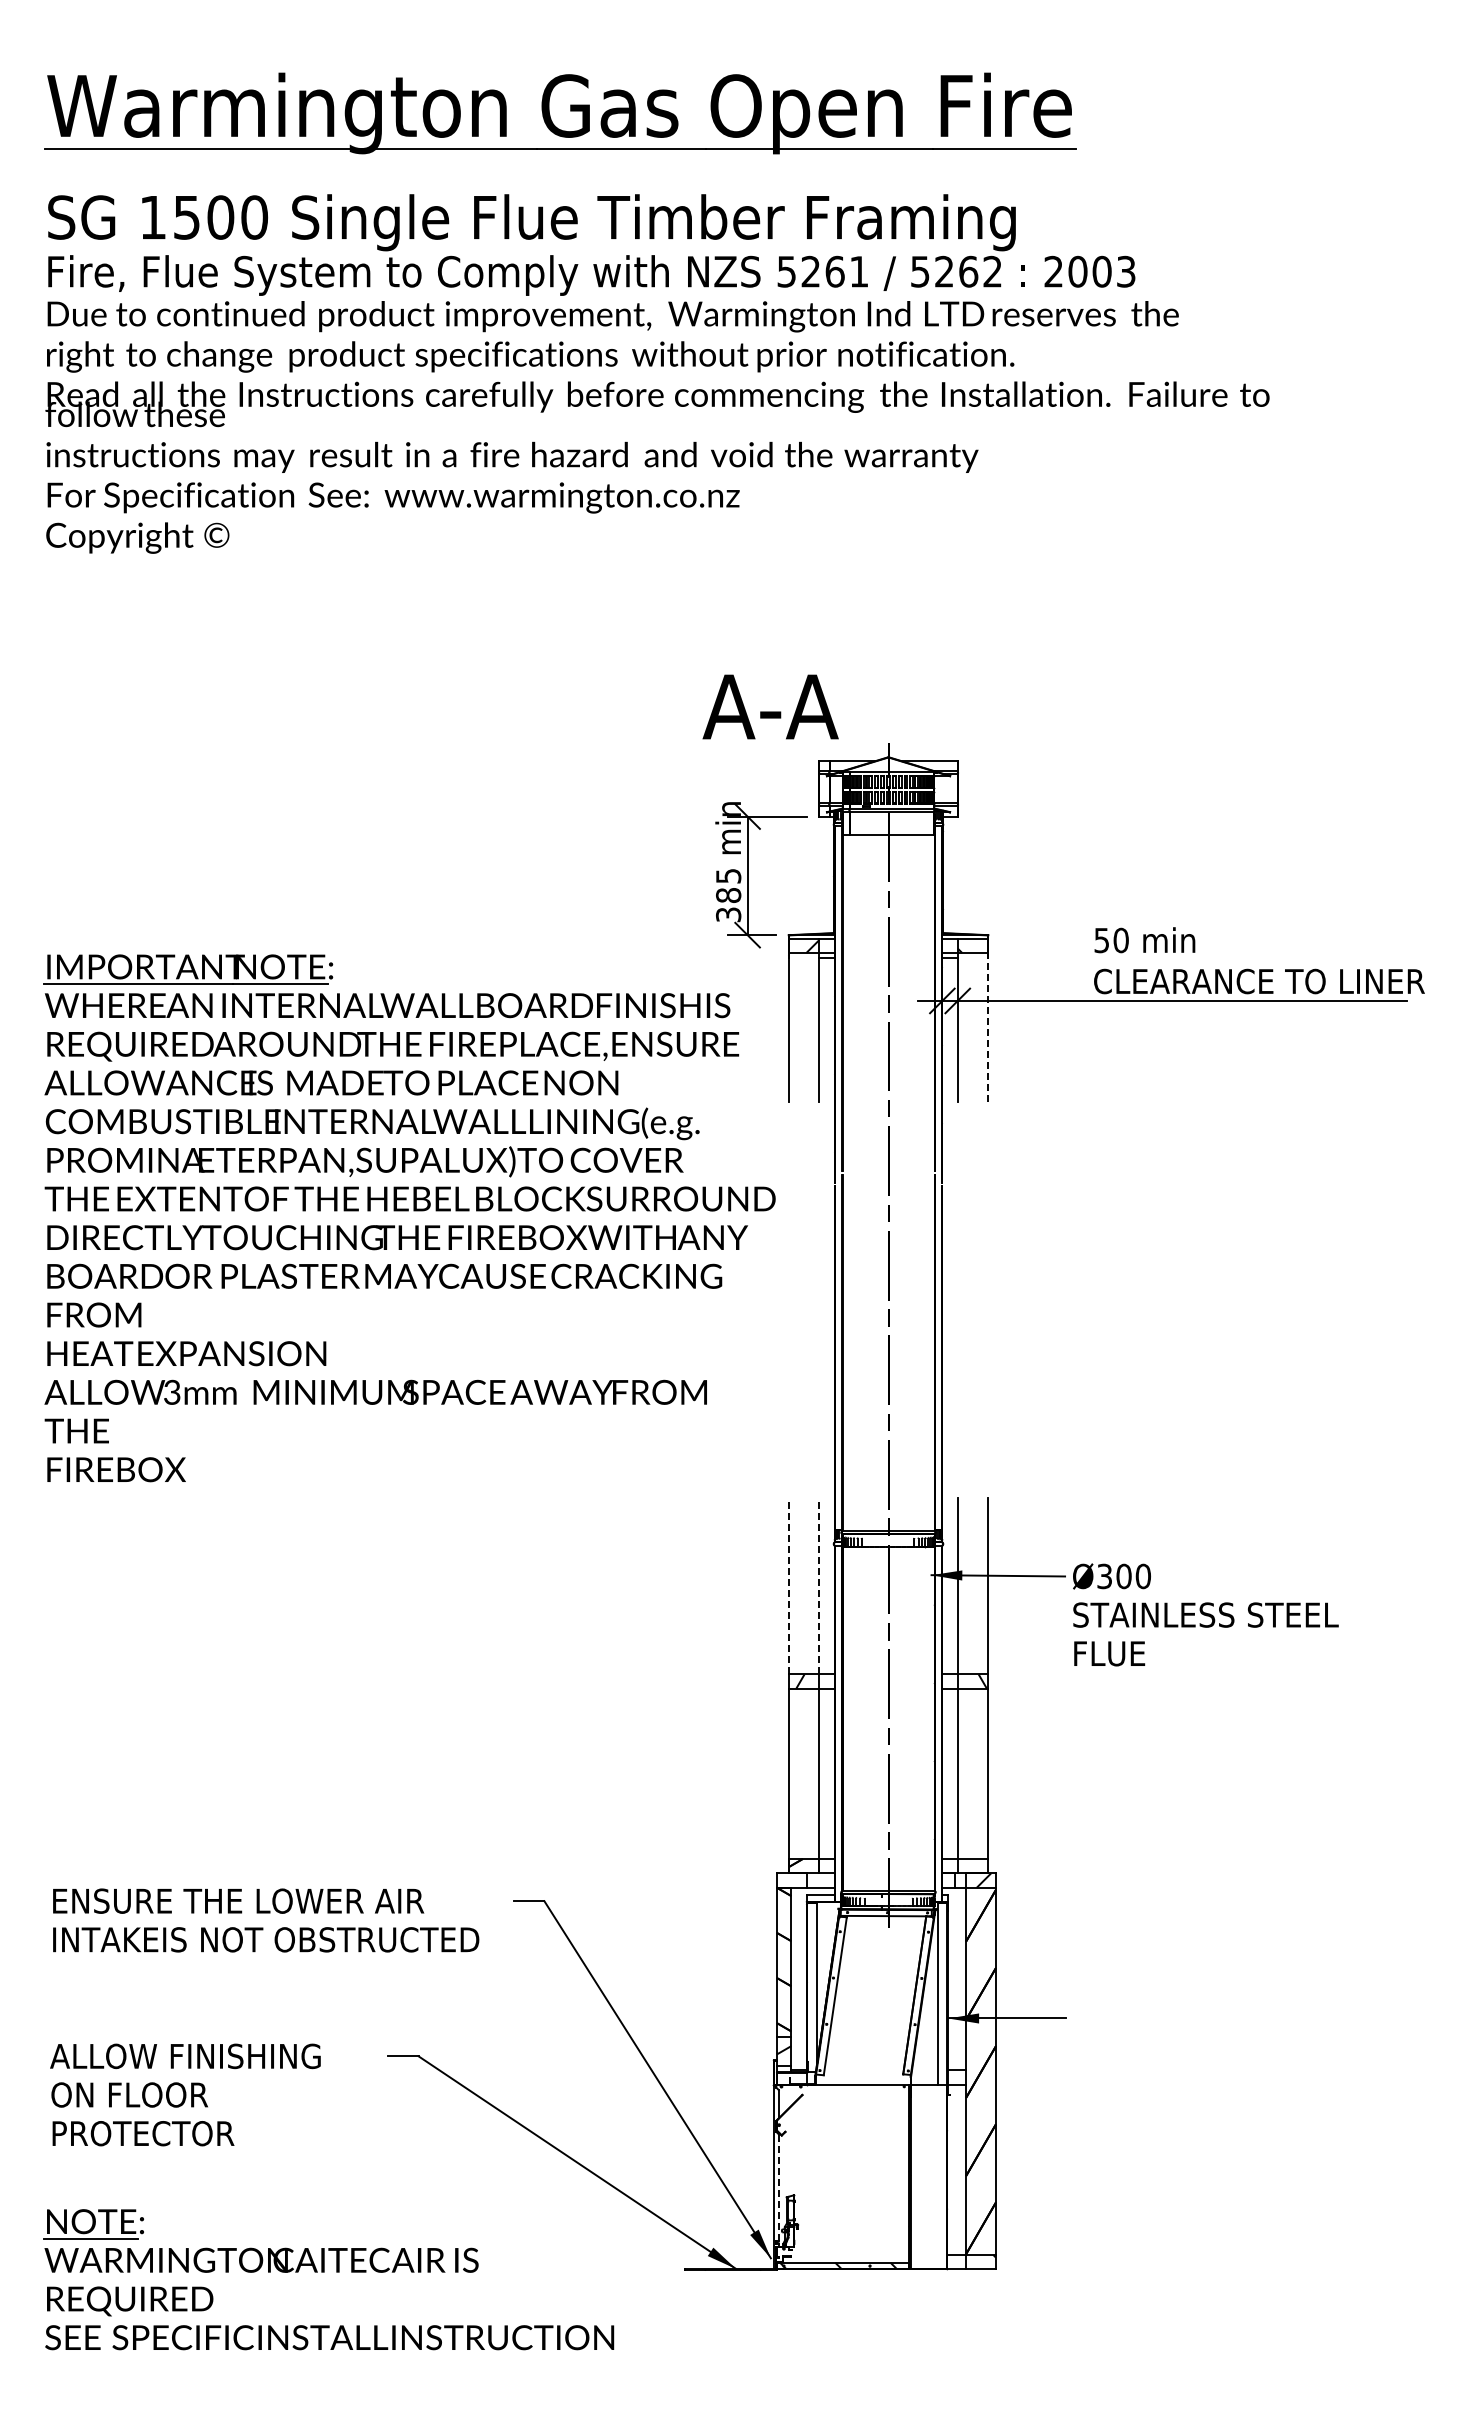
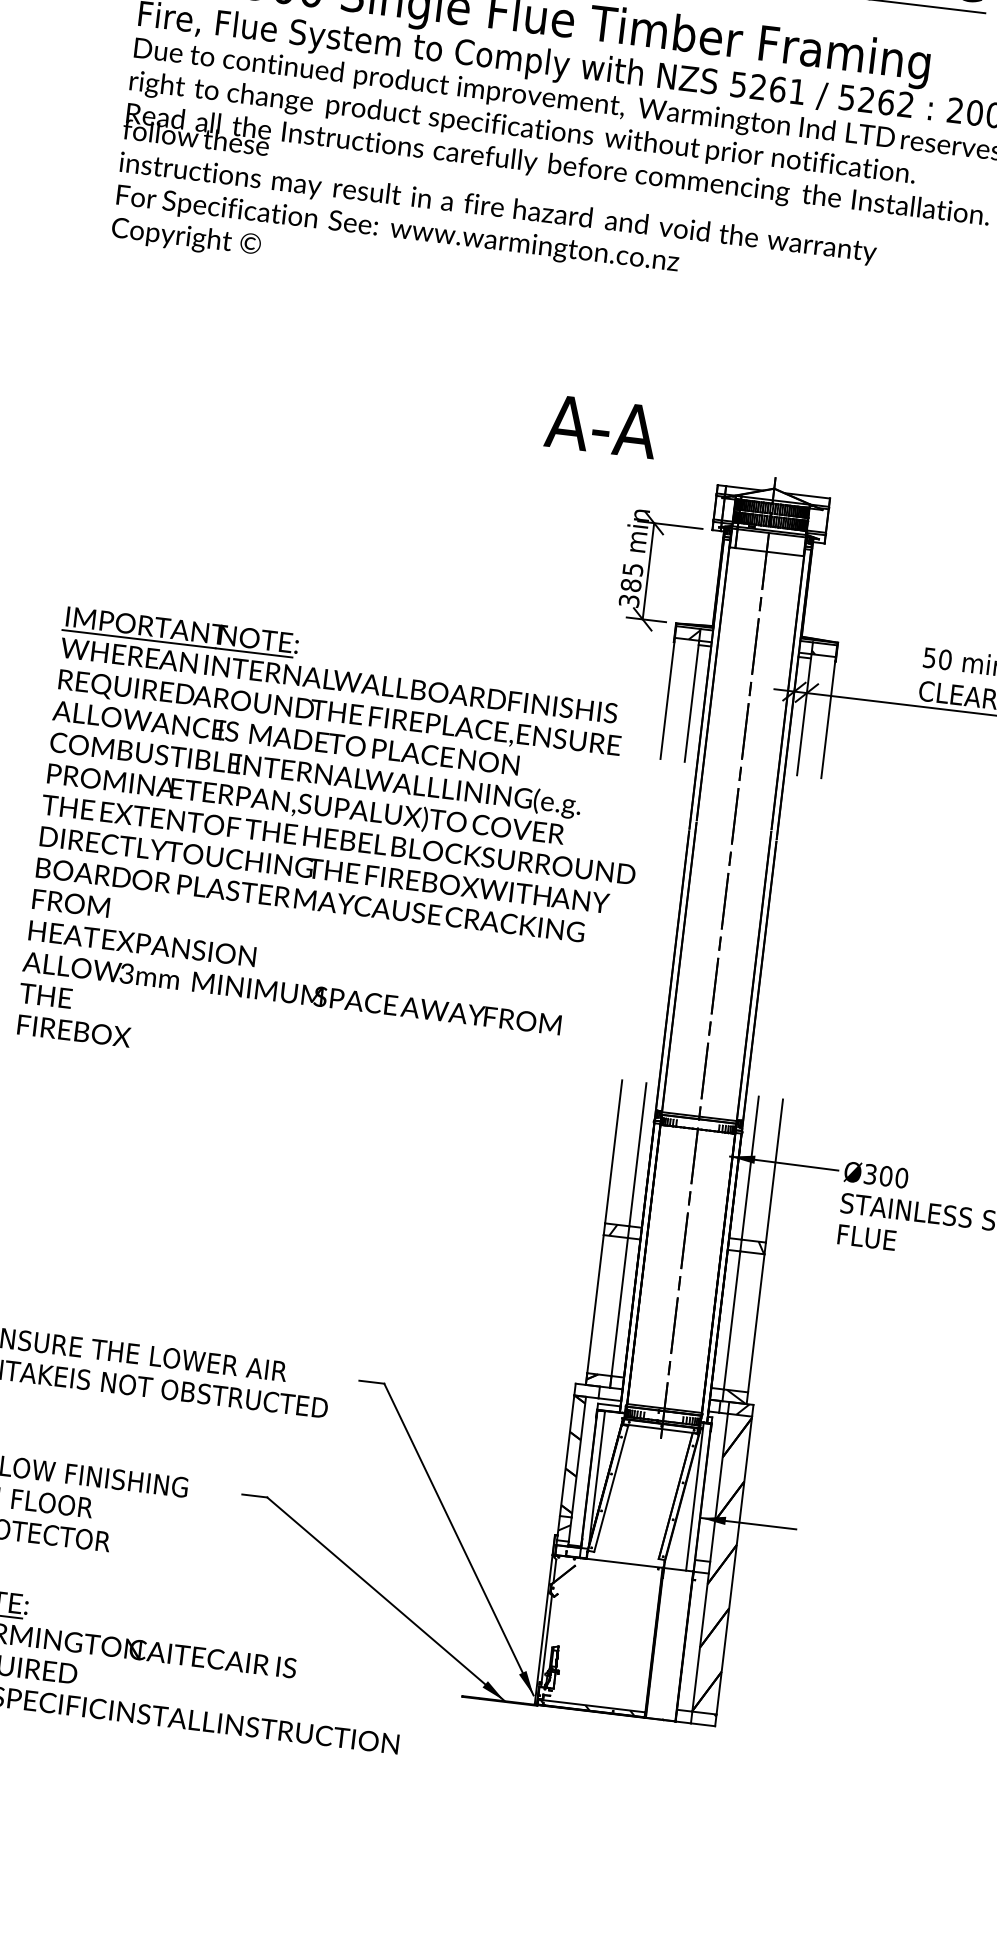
text: (770, 706) -> (601, 426), moved
line: (987, 1027) -> (828, 717), dashed -> solid
part: (408, 1211) -> (336, 849), moved
line: (789, 1585) -> (613, 1151), dashed -> solid
line: (819, 1585) -> (638, 1154), dashed -> solid
hatch: (973, 1866) -> (735, 1397), added
line: (778, 2187) -> (546, 1638), dashed -> solid

